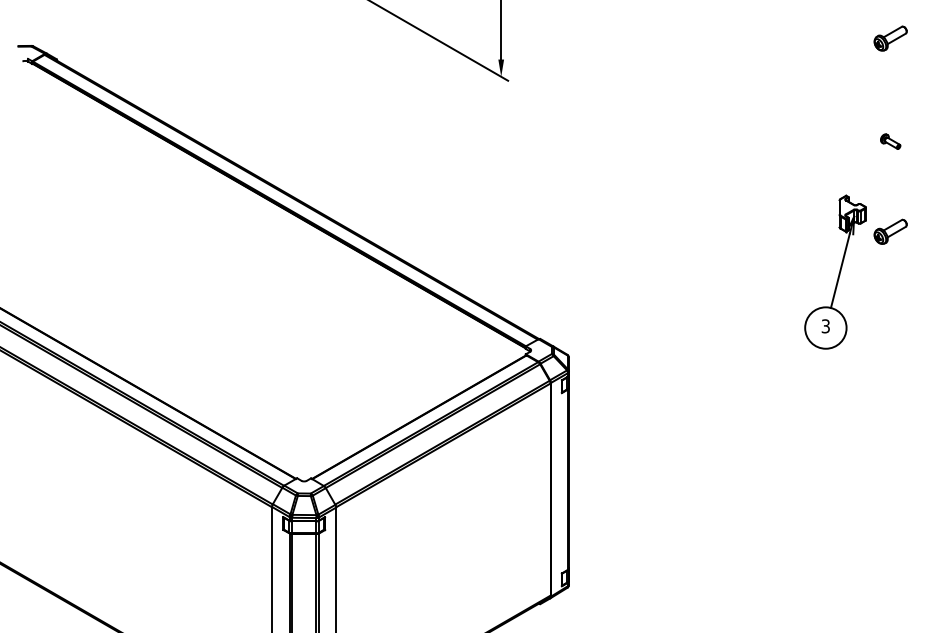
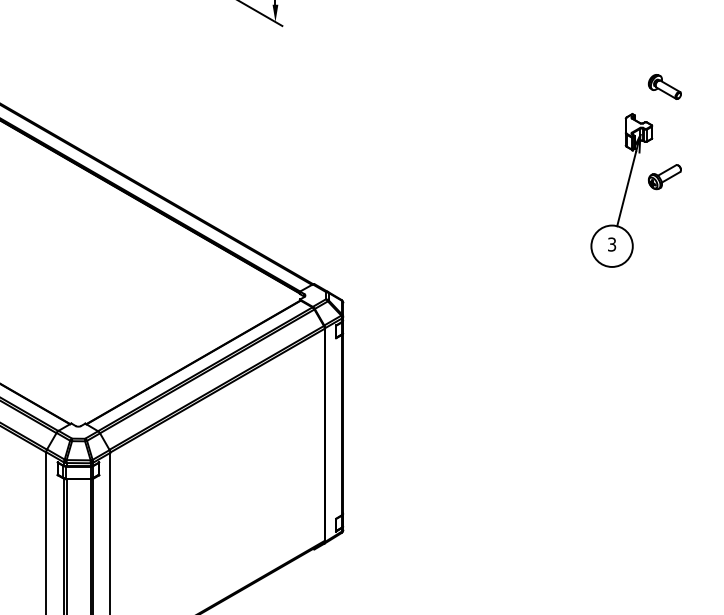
part: (890, 141) -> (664, 86), size x1.67
part: (835, 271) -> (621, 189), moved

